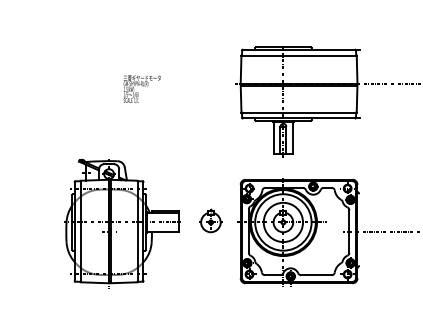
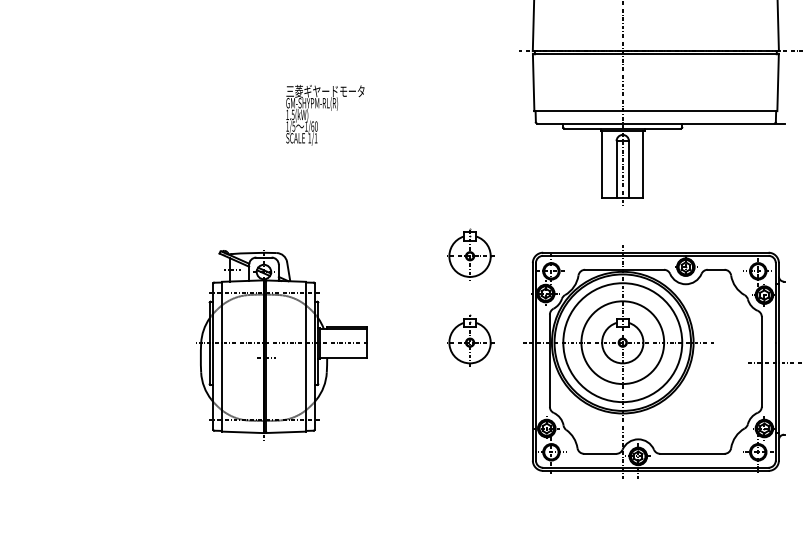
text: (141, 88) -> (323, 113), moved
part: (210, 179) -> (469, 252), added
part: (122, 223) -> (283, 344), size x0.7

